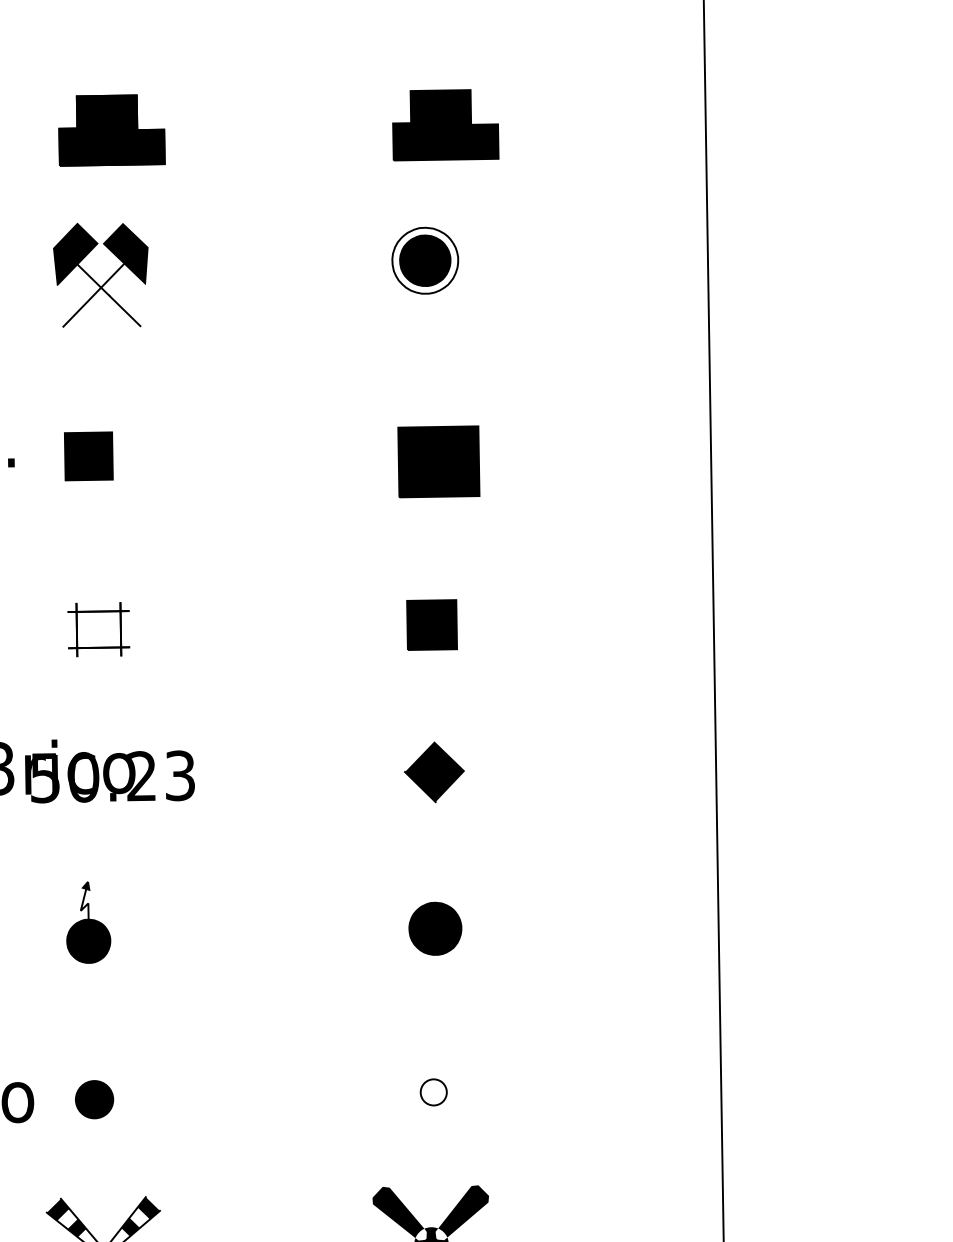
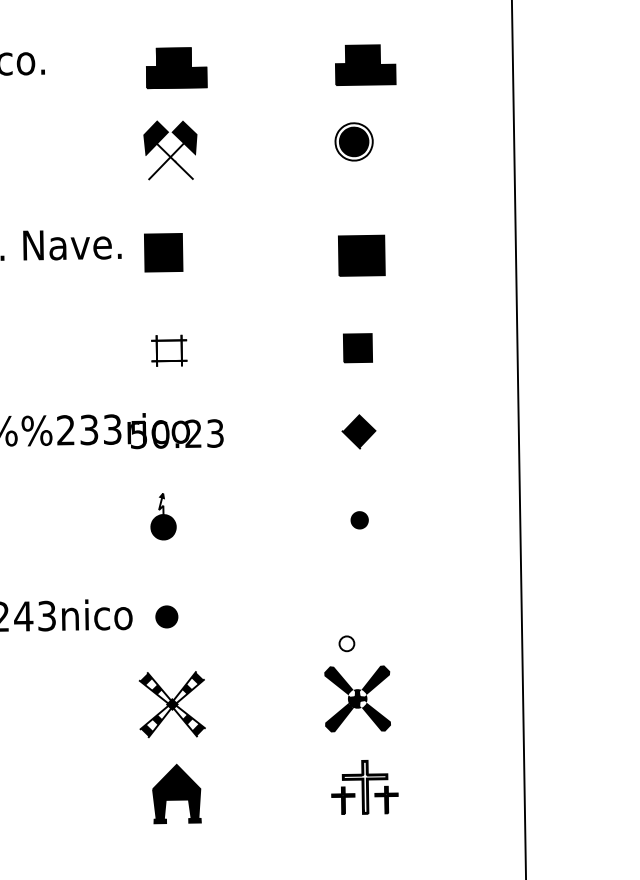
part: (88, 456) -> (163, 252), size x1.4
part: (434, 929) -> (359, 520), size x0.6
part: (433, 1091) -> (346, 643), moved

